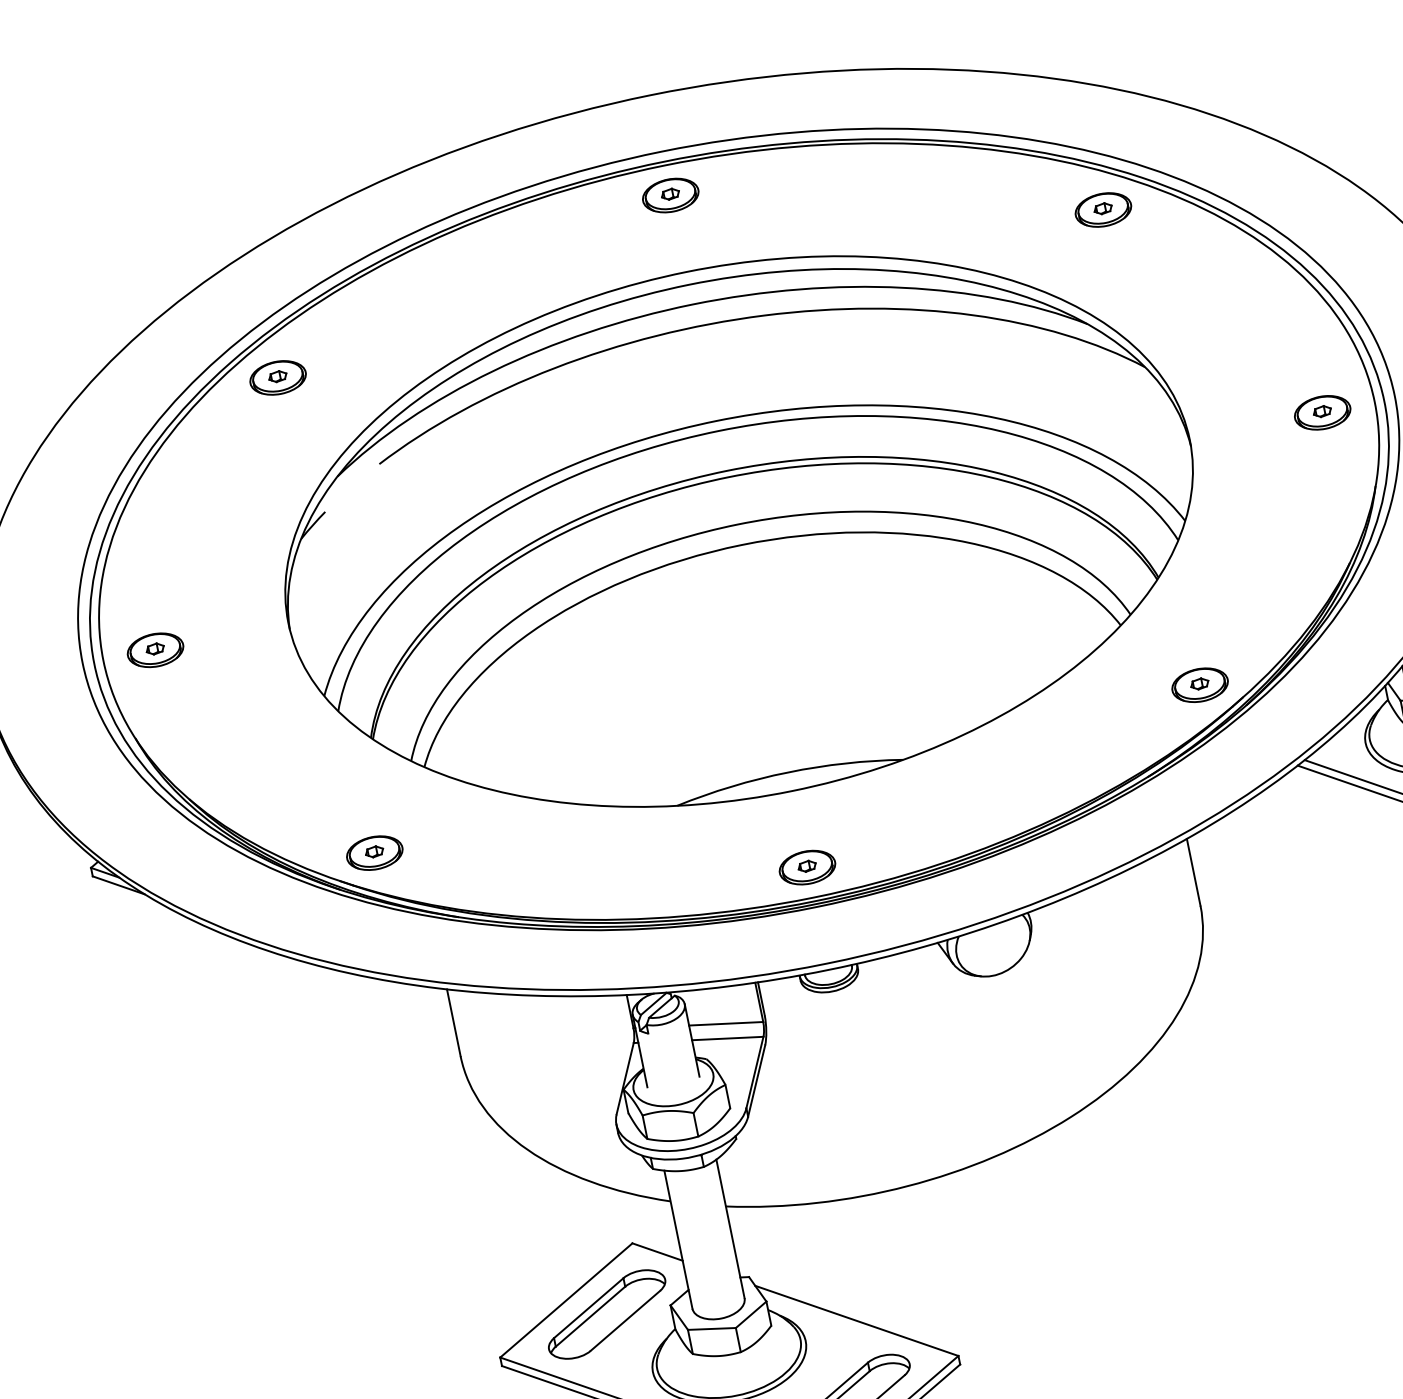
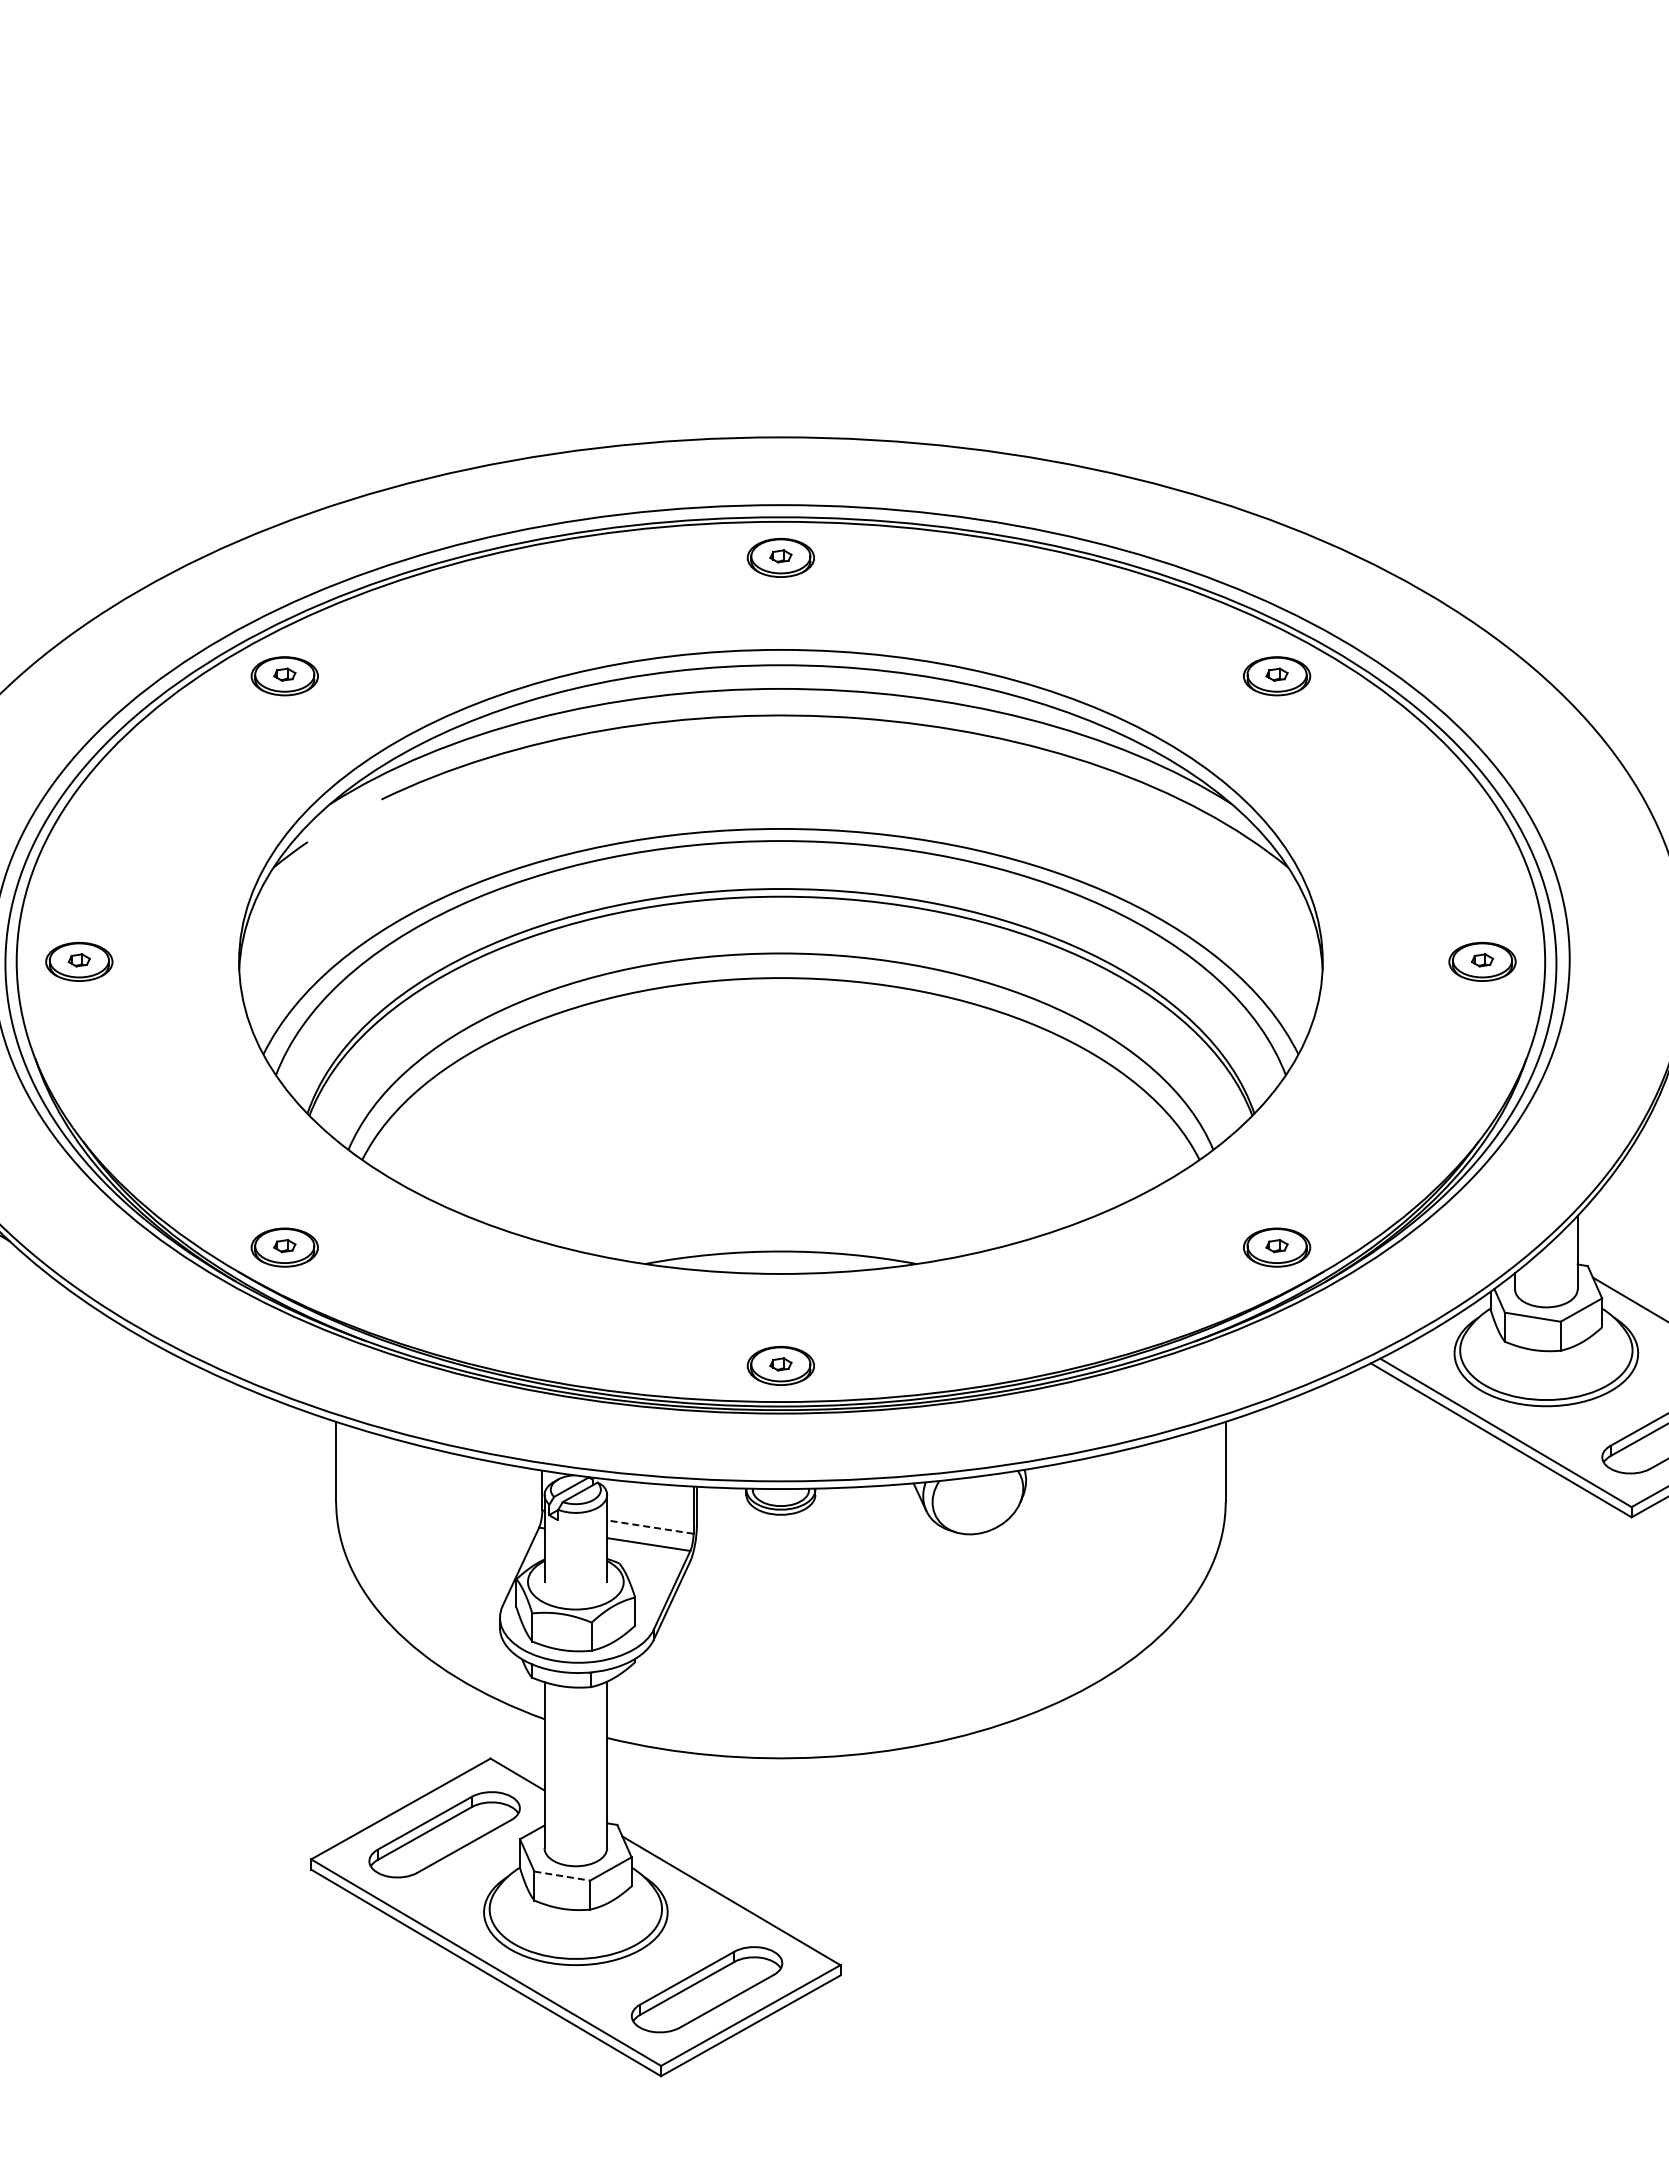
line: (726, 1024) -> (650, 1527), solid -> dashed
line: (712, 1329) -> (562, 1876), solid -> dashed

